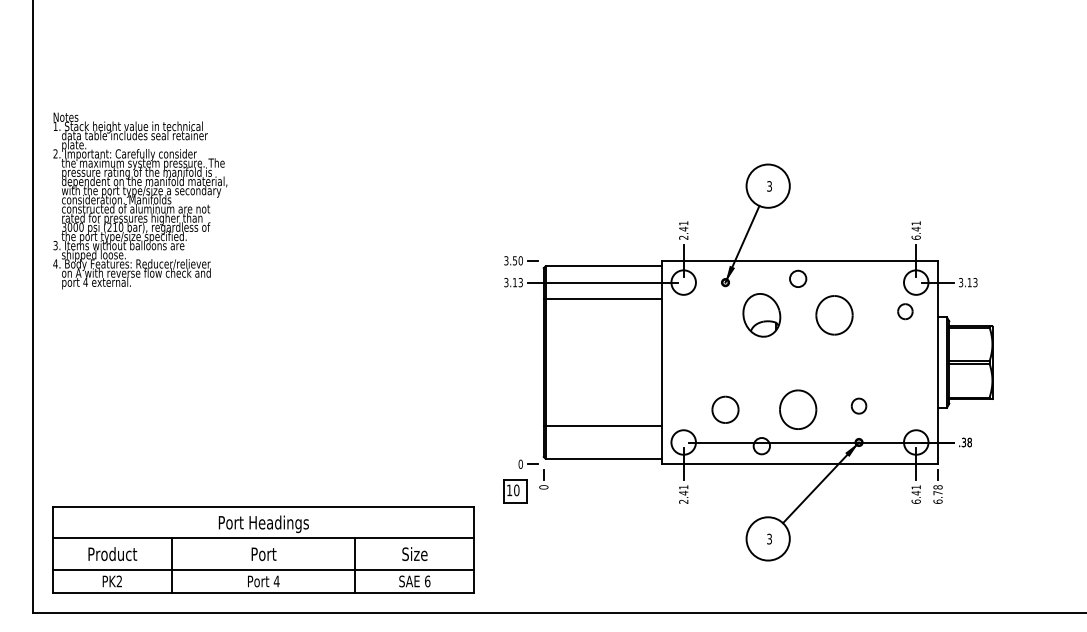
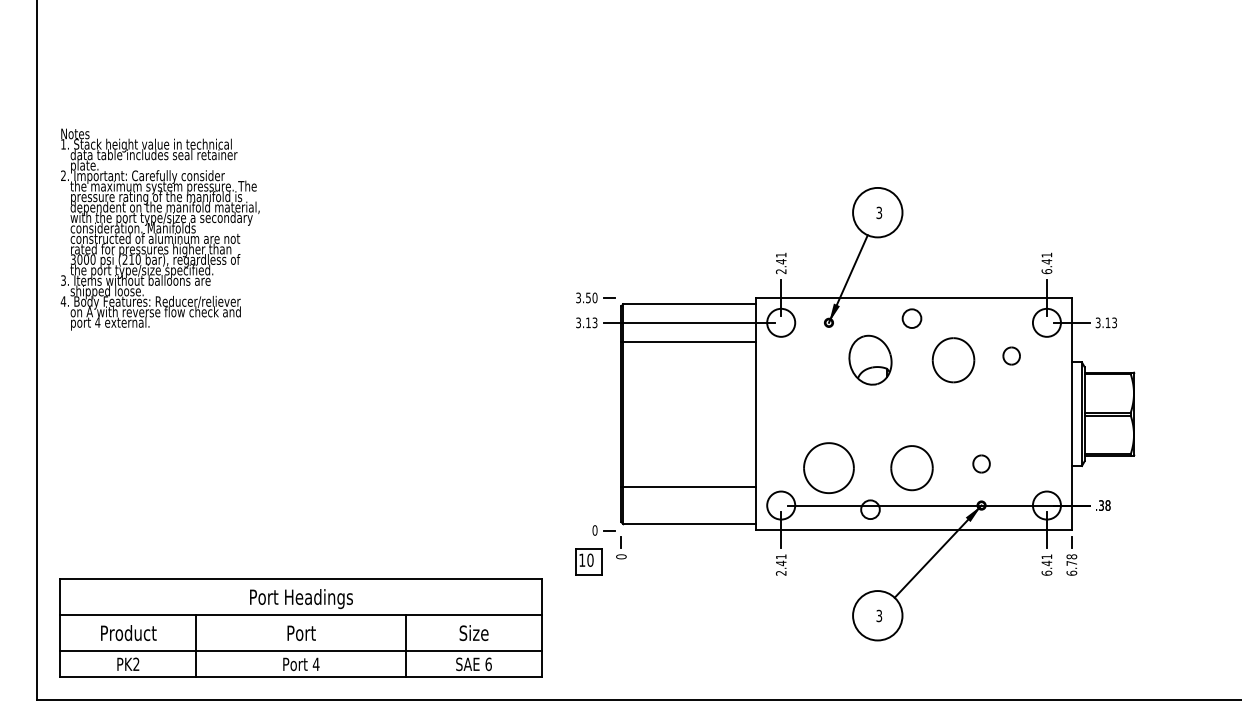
part: (905, 311) -> (1011, 355), moved
part: (725, 409) -> (828, 467), size x1.67

